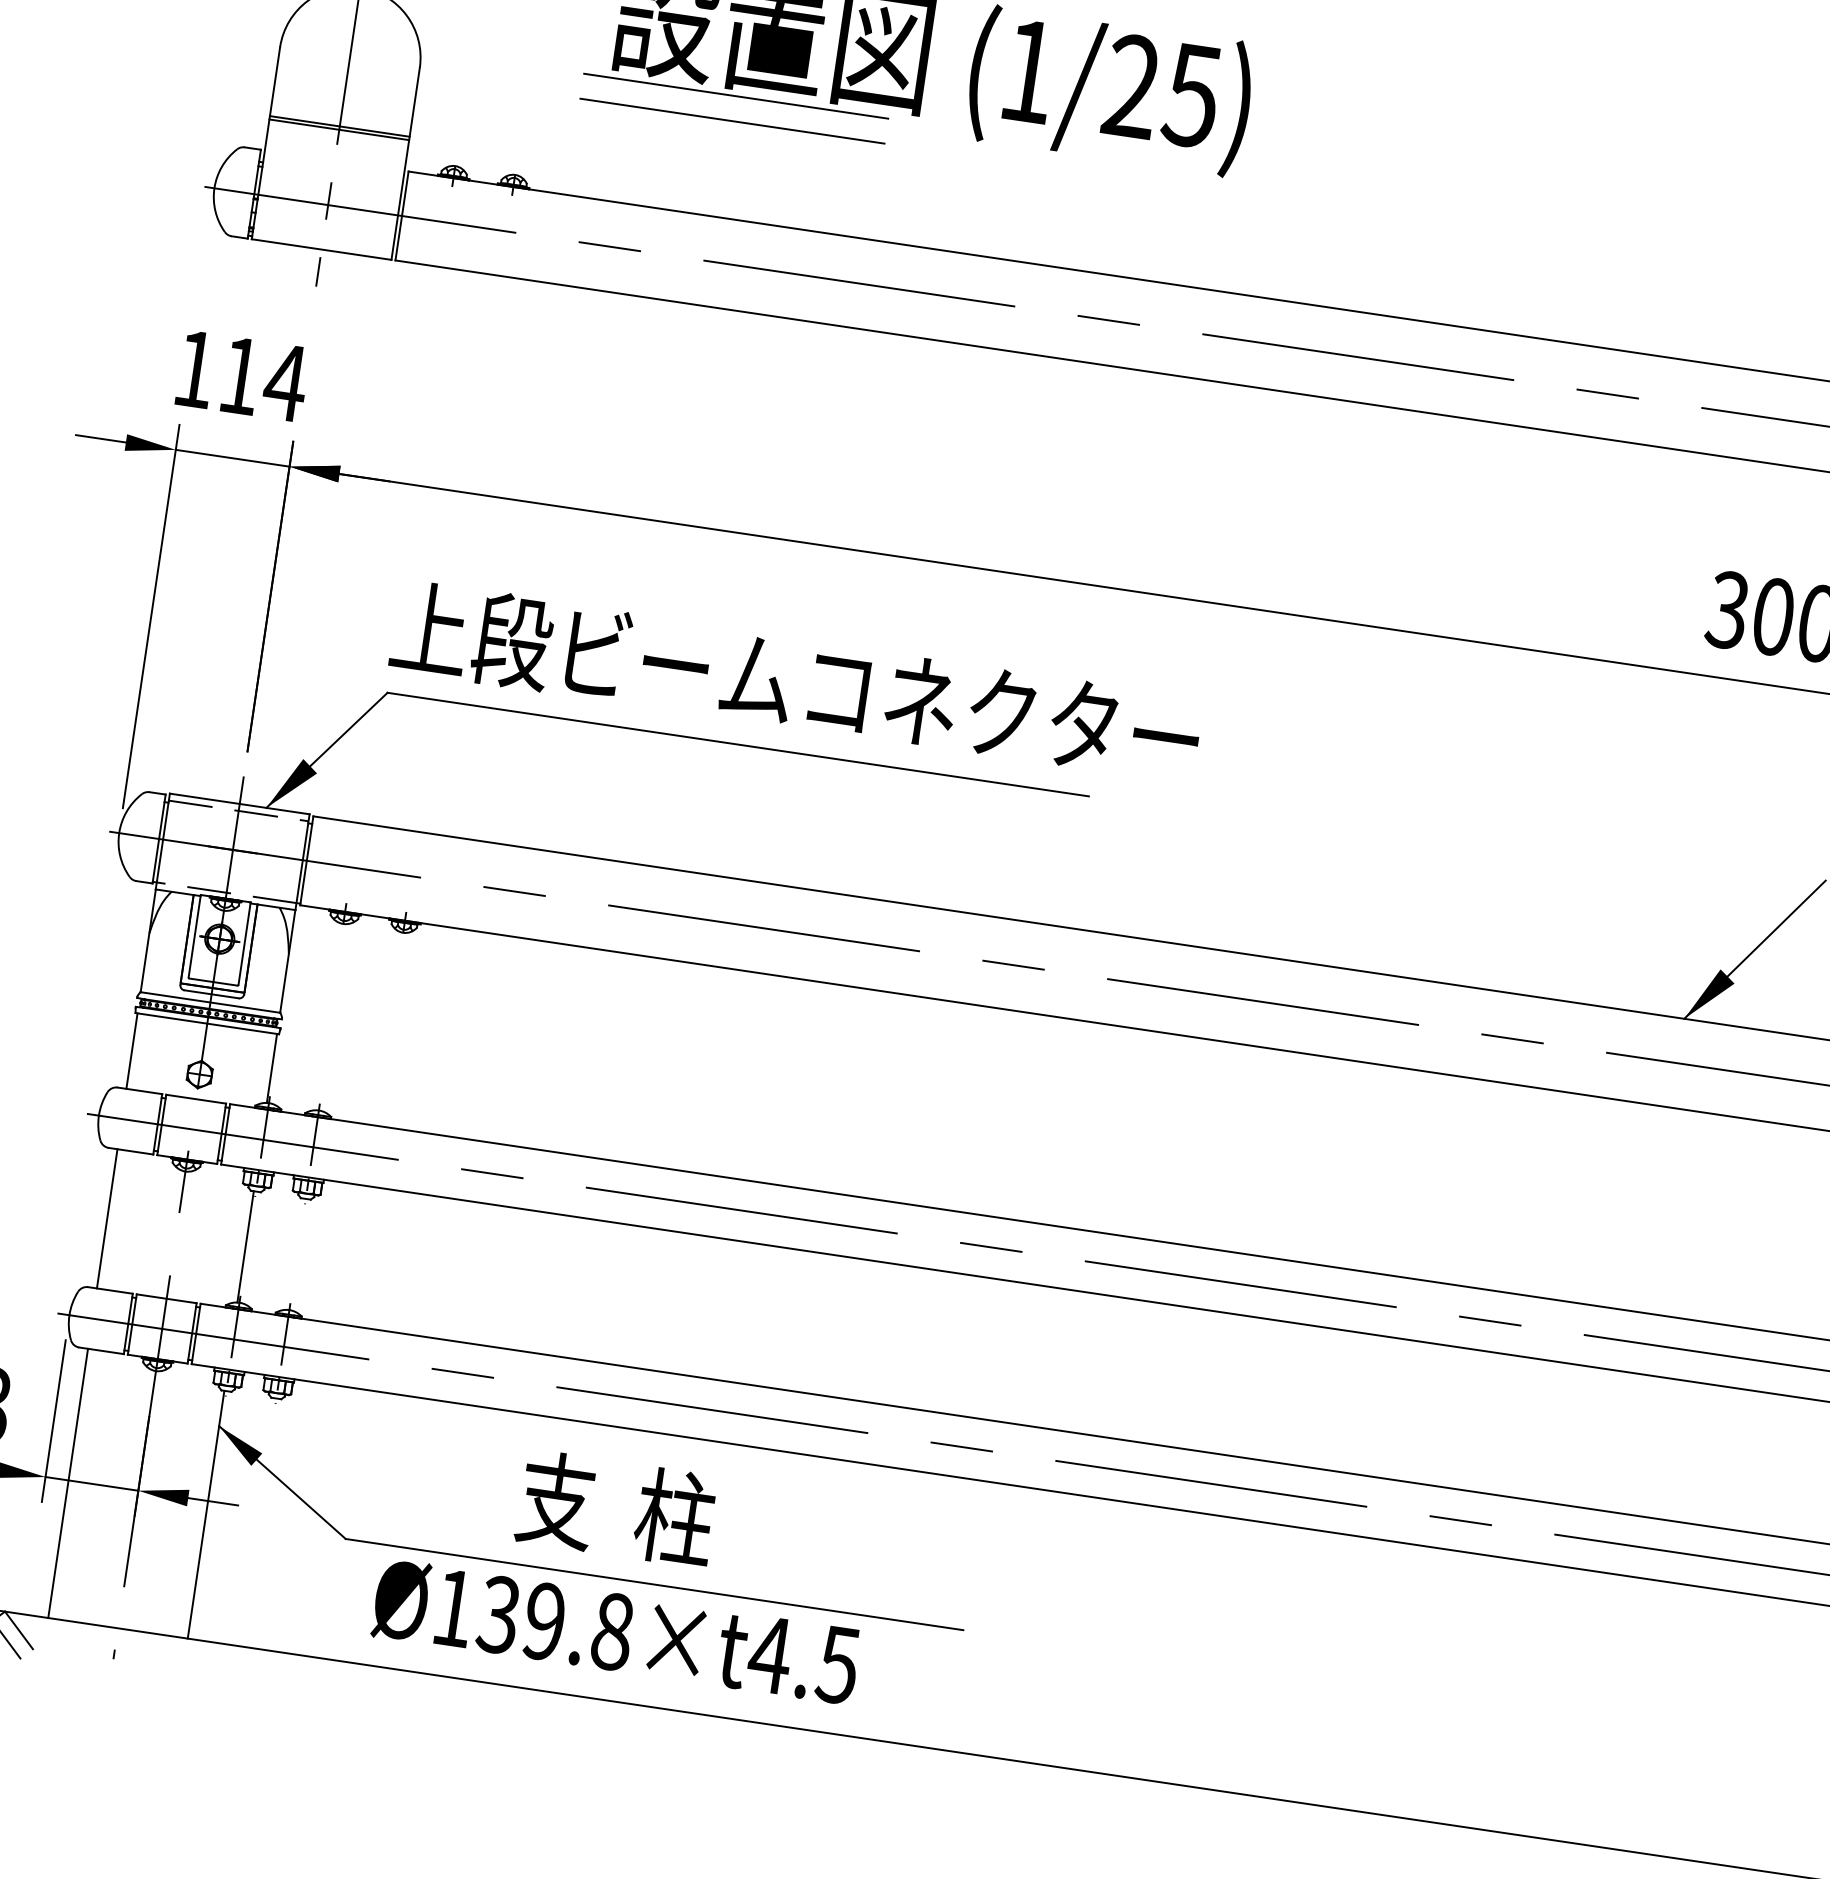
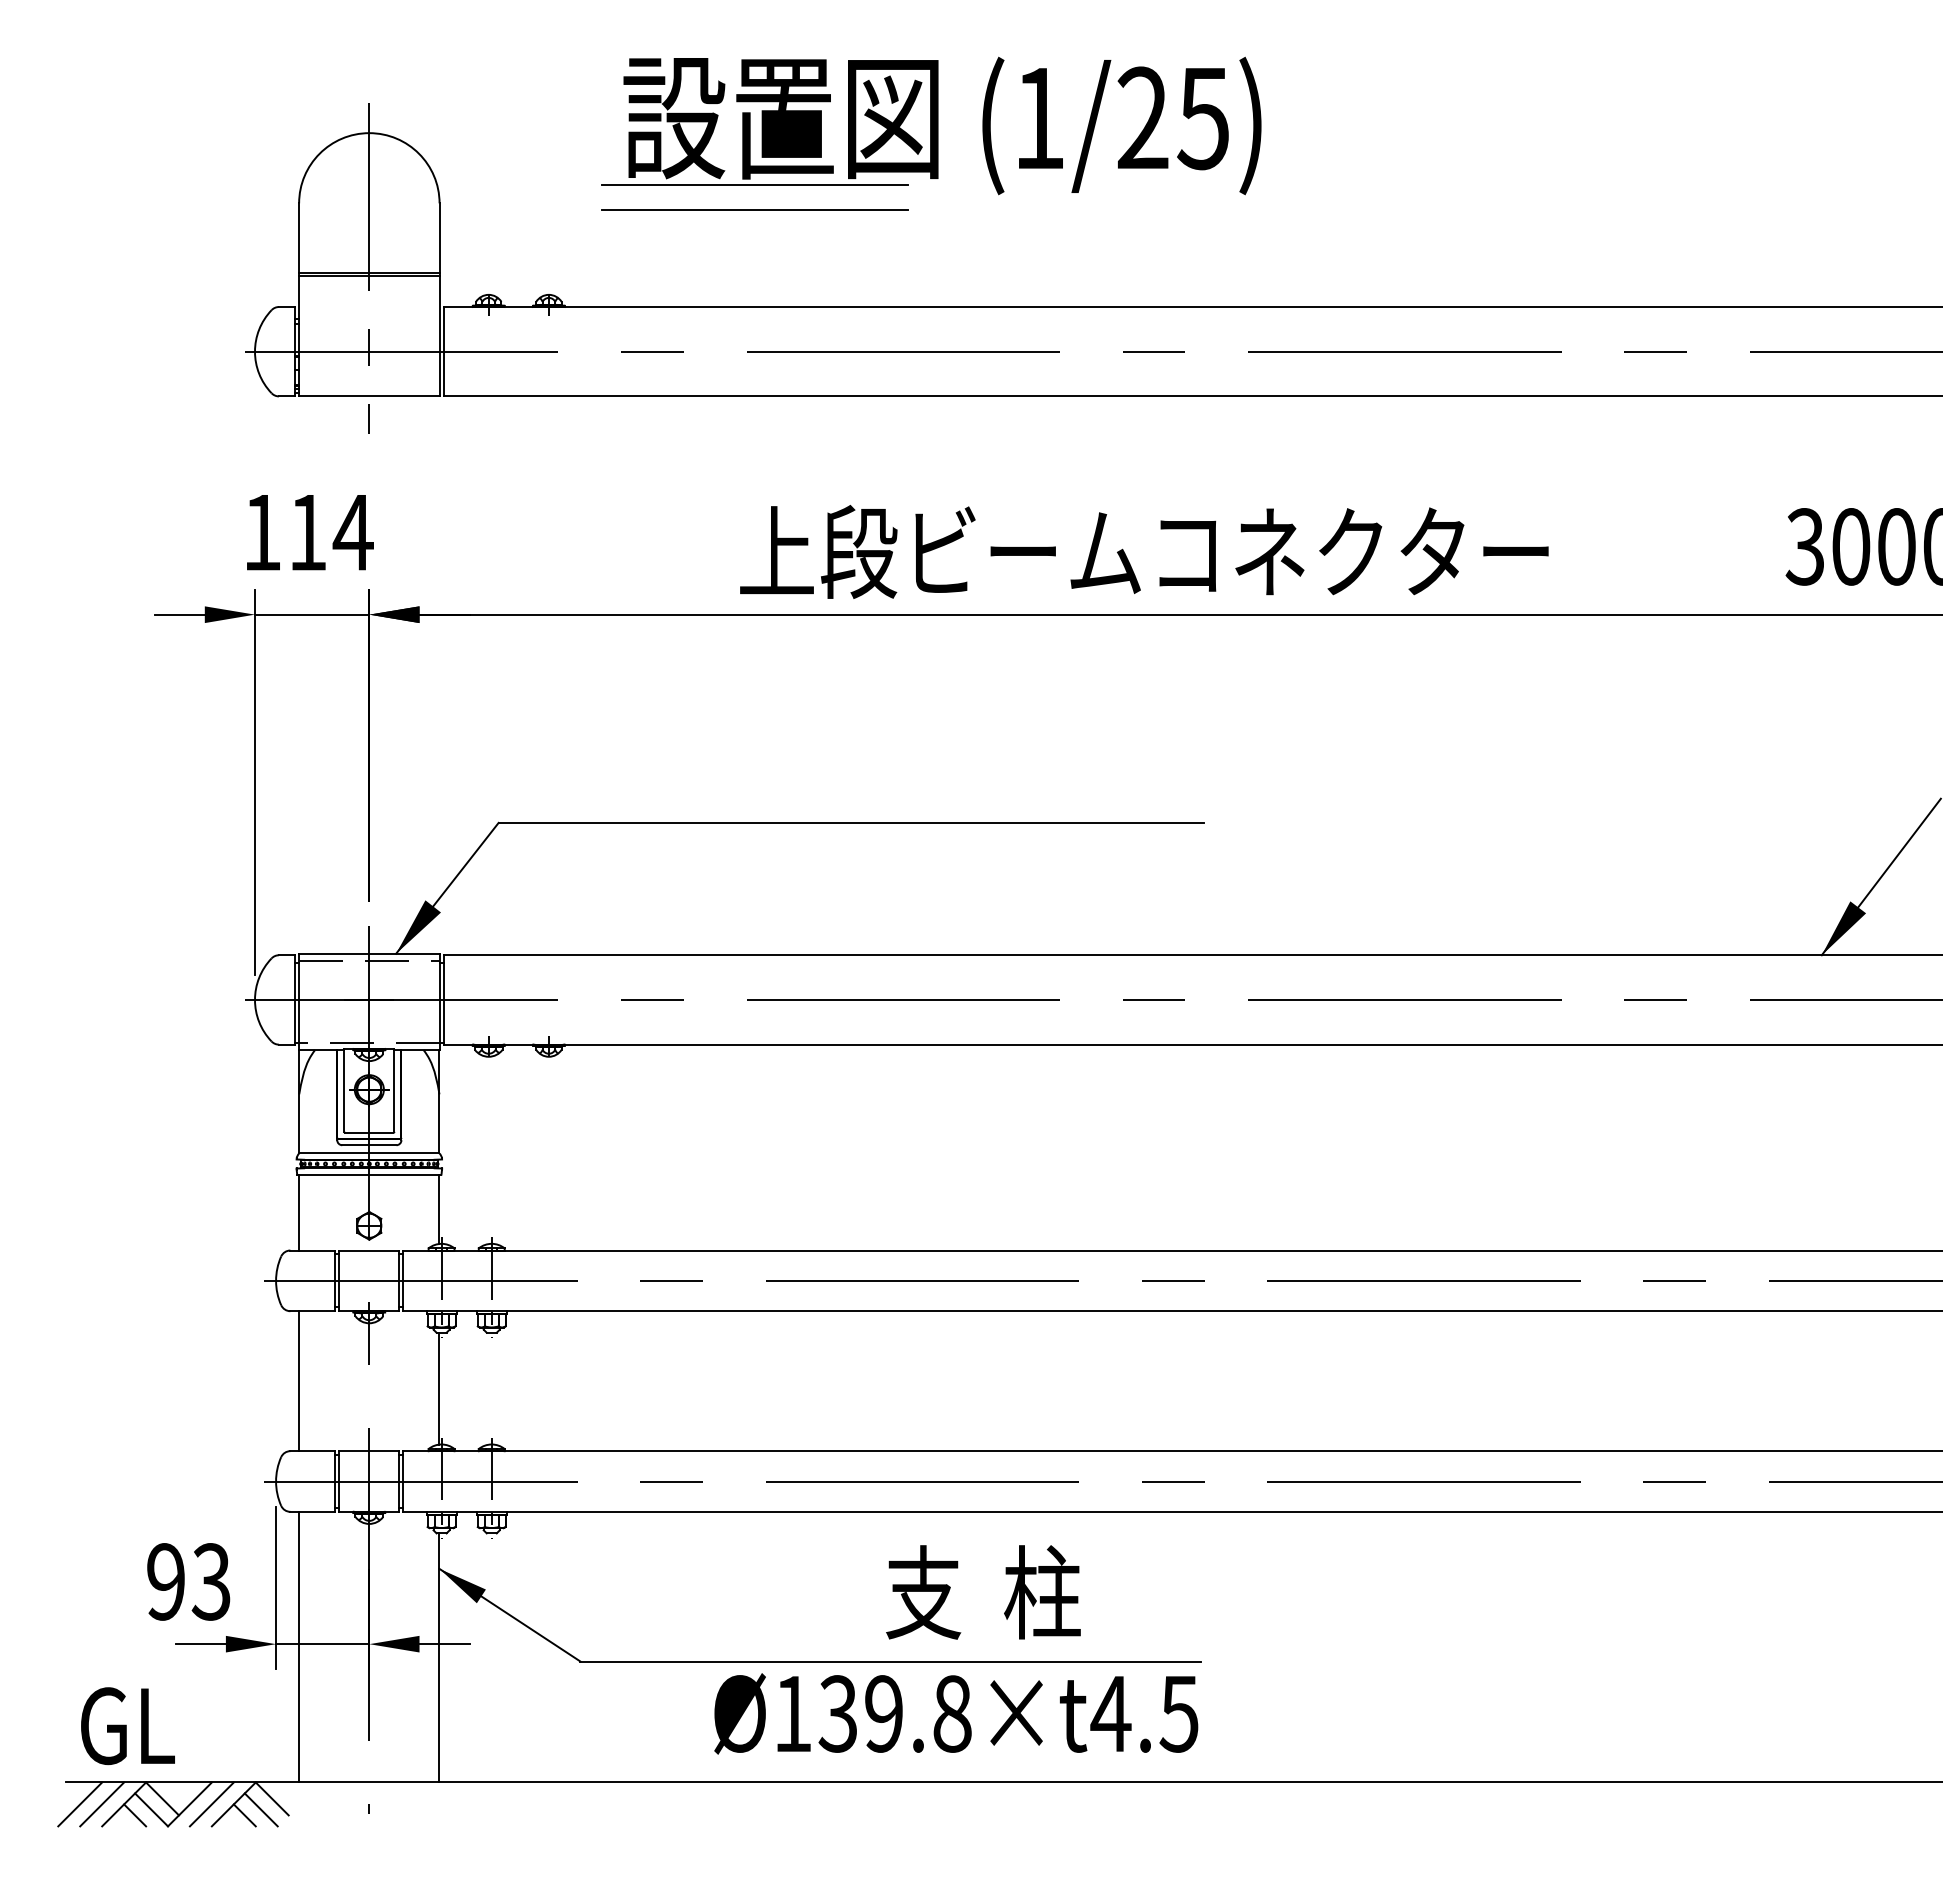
text: (796, 682) -> (1144, 551), moved
text: (616, 1508) -> (983, 1592), moved
text: (616, 1631) -> (956, 1713), moved

